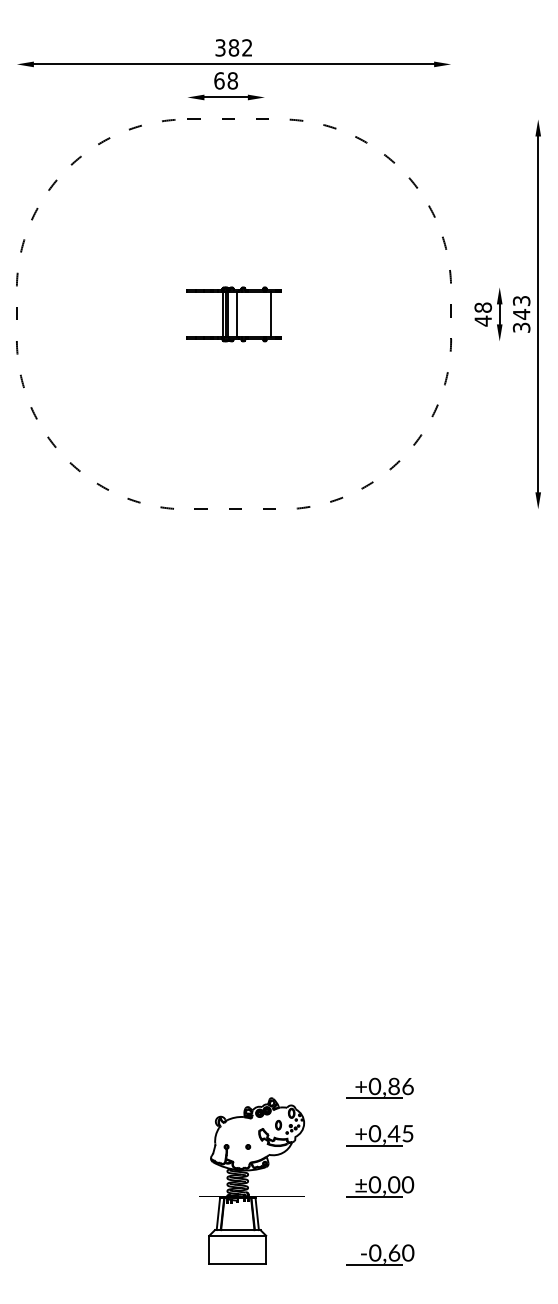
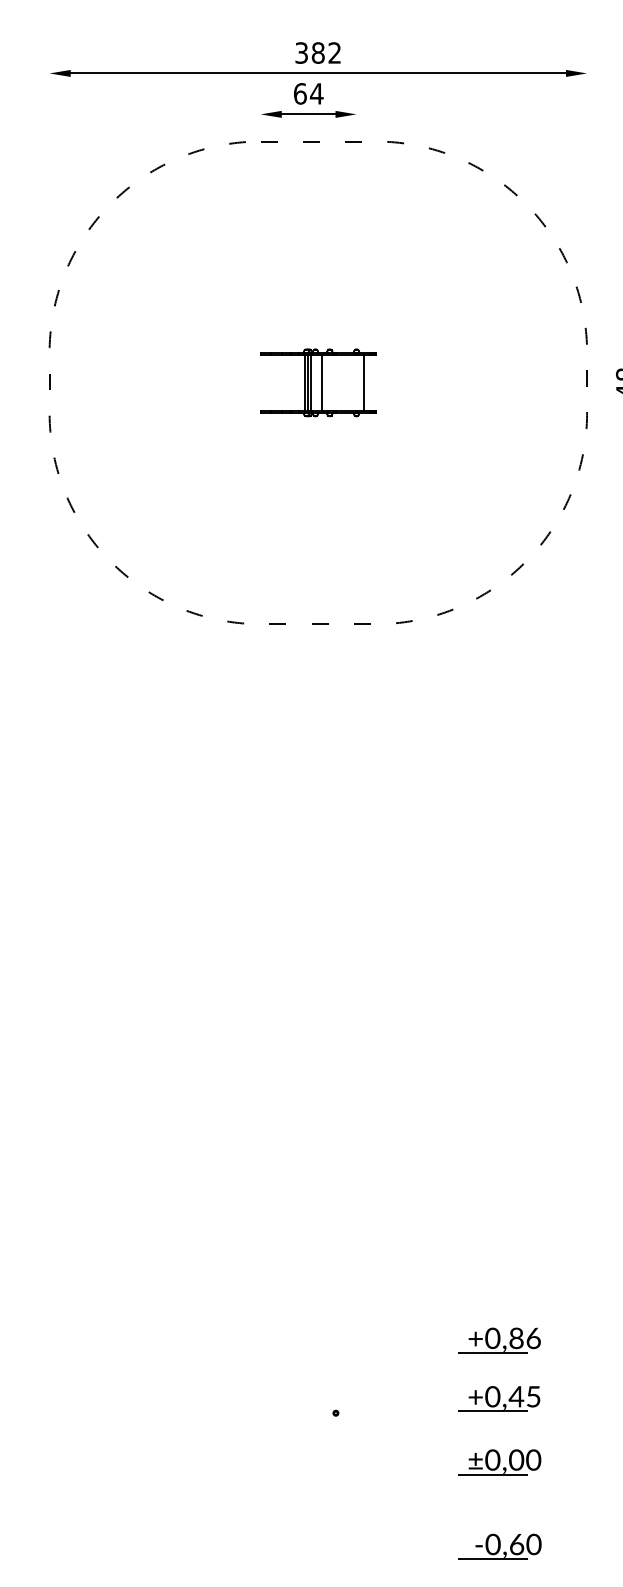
text: (232, 80) -> (316, 93), 68 -> 64
part: (251, 1180) -> (340, 1454), removed

